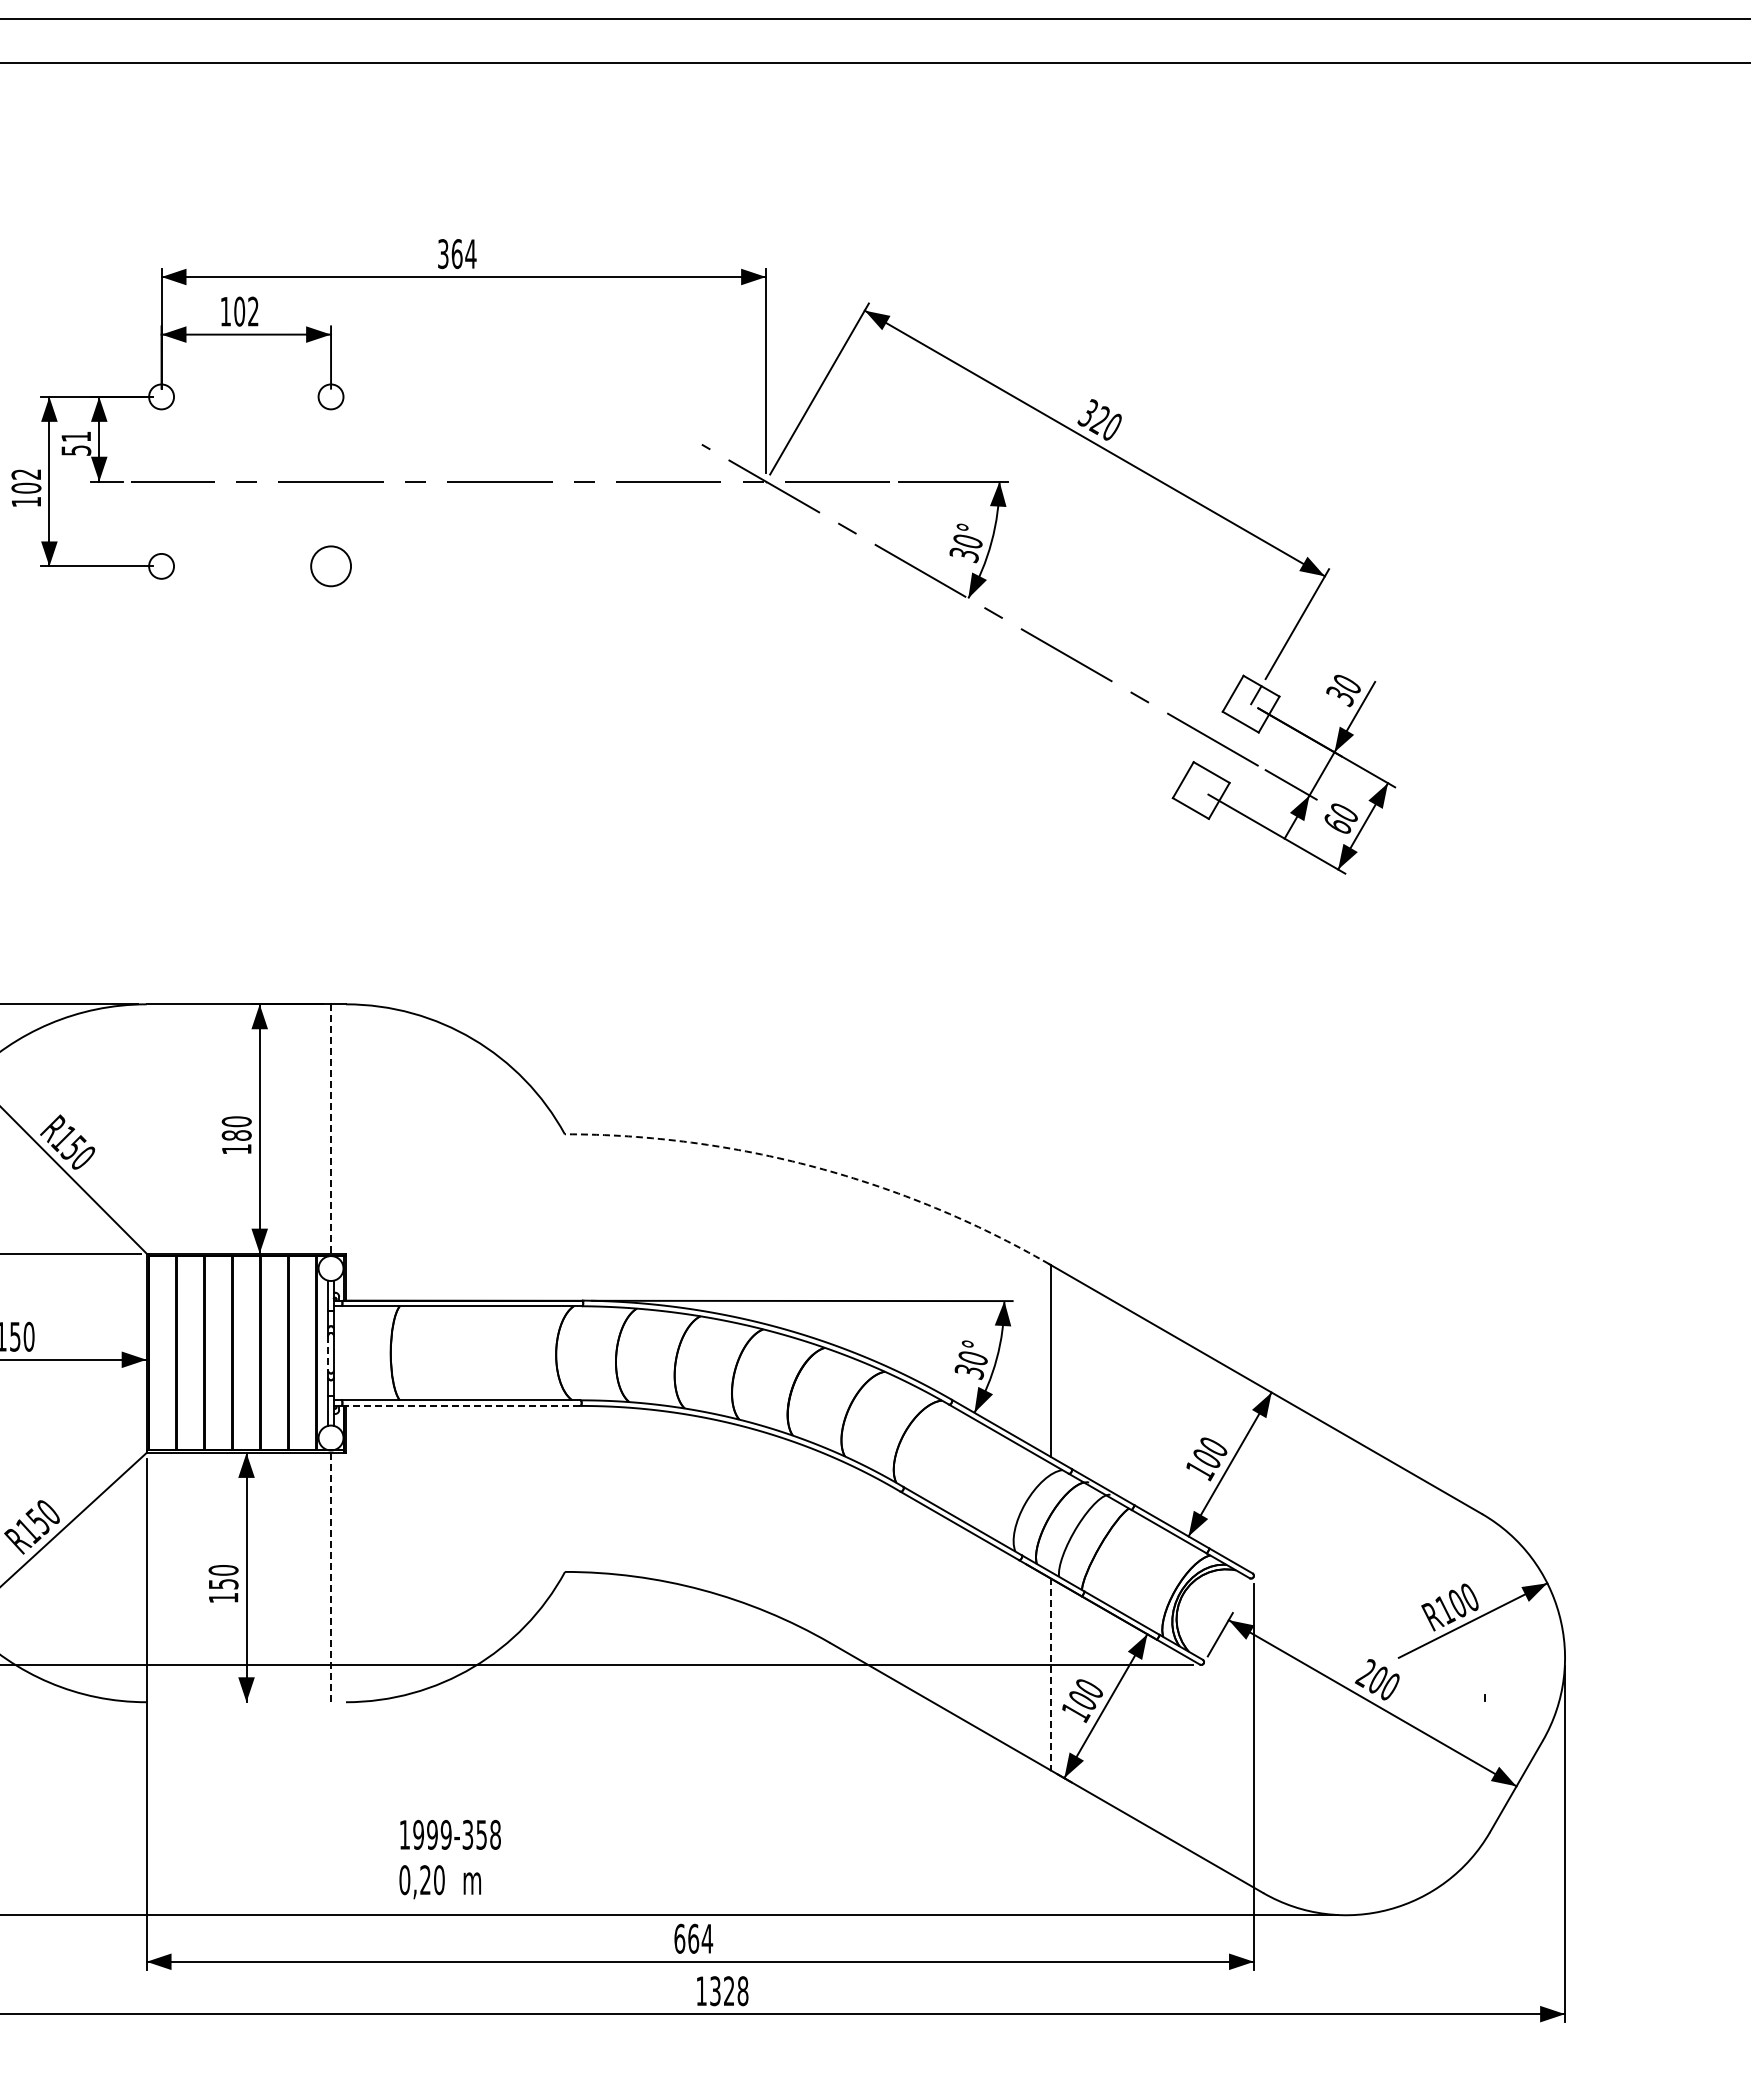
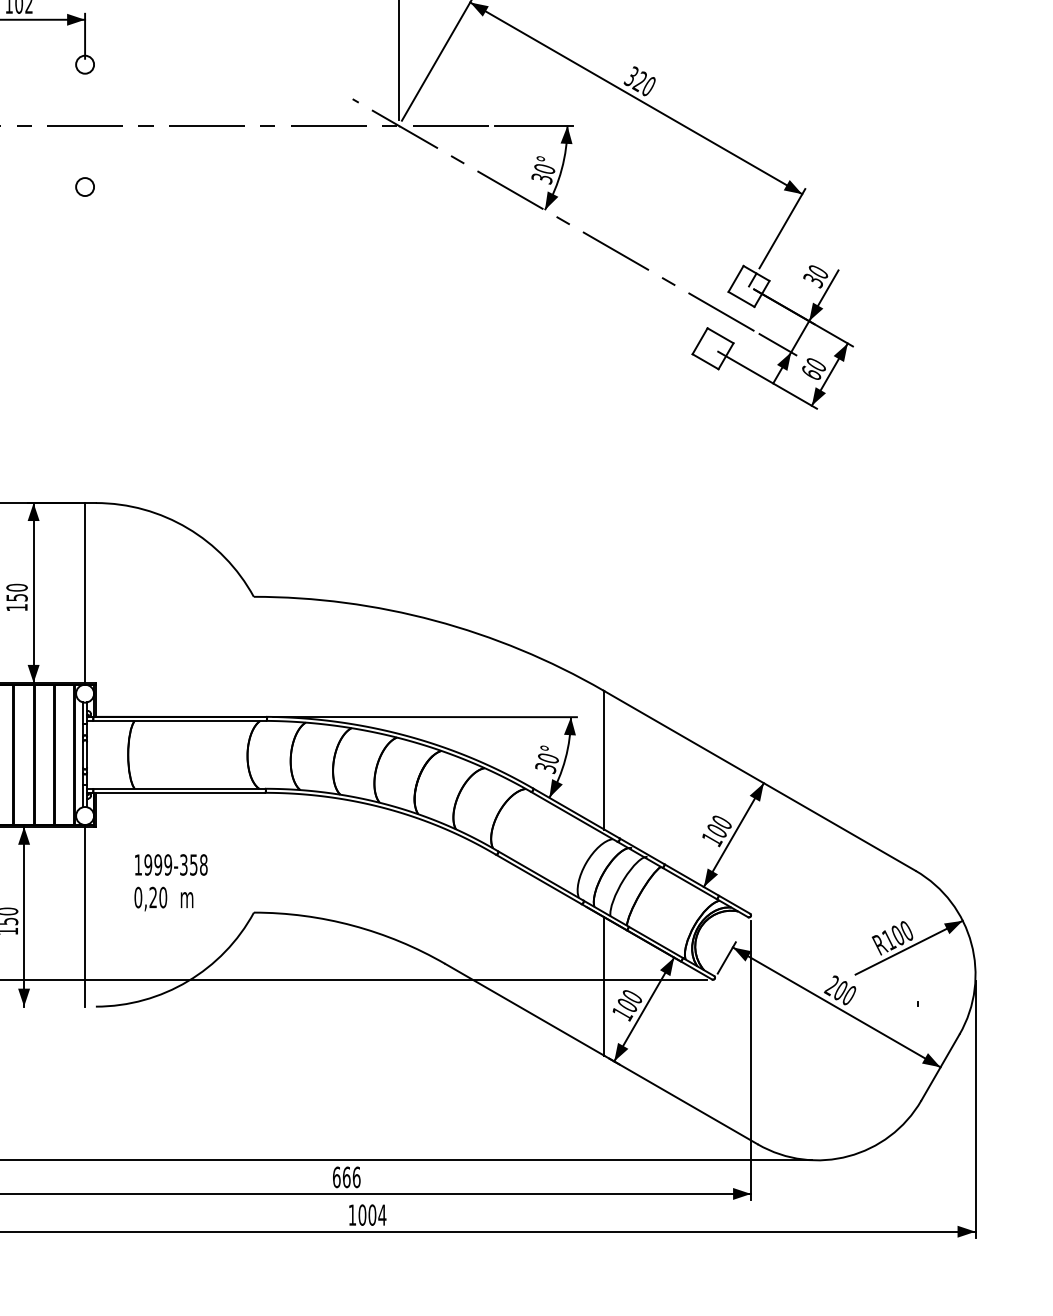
circle: (330, 566) -> (84, 187), size x0.62
line: (331, 1128) -> (85, 592), dashed -> solid
text: (236, 1135) -> (16, 597), 180 -> 150
arc: (815, 1167) -> (434, 620), dashed -> solid
line: (328, 1353) -> (83, 755), dashed -> solid
line: (461, 1405) -> (179, 792), dashed -> solid
line: (331, 1577) -> (85, 916), dashed -> solid
line: (1050, 1674) -> (604, 986), dashed -> solid
text: (449, 1859) -> (170, 882), moved
text: (707, 1938) -> (356, 1177), 664 -> 666
text: (729, 1991) -> (372, 1215), 1328 -> 1004

